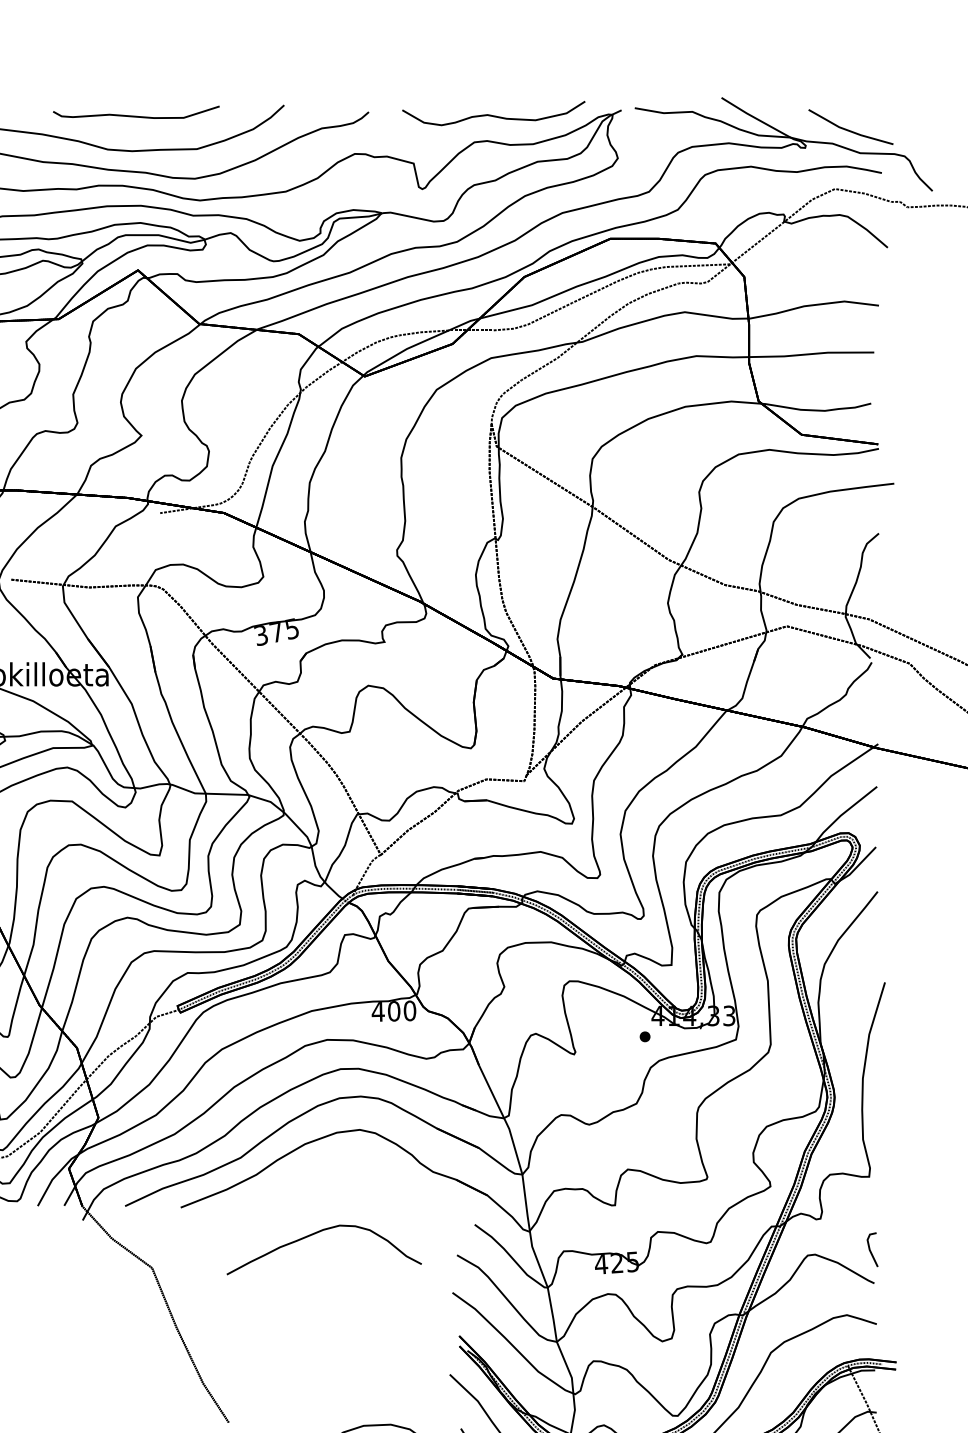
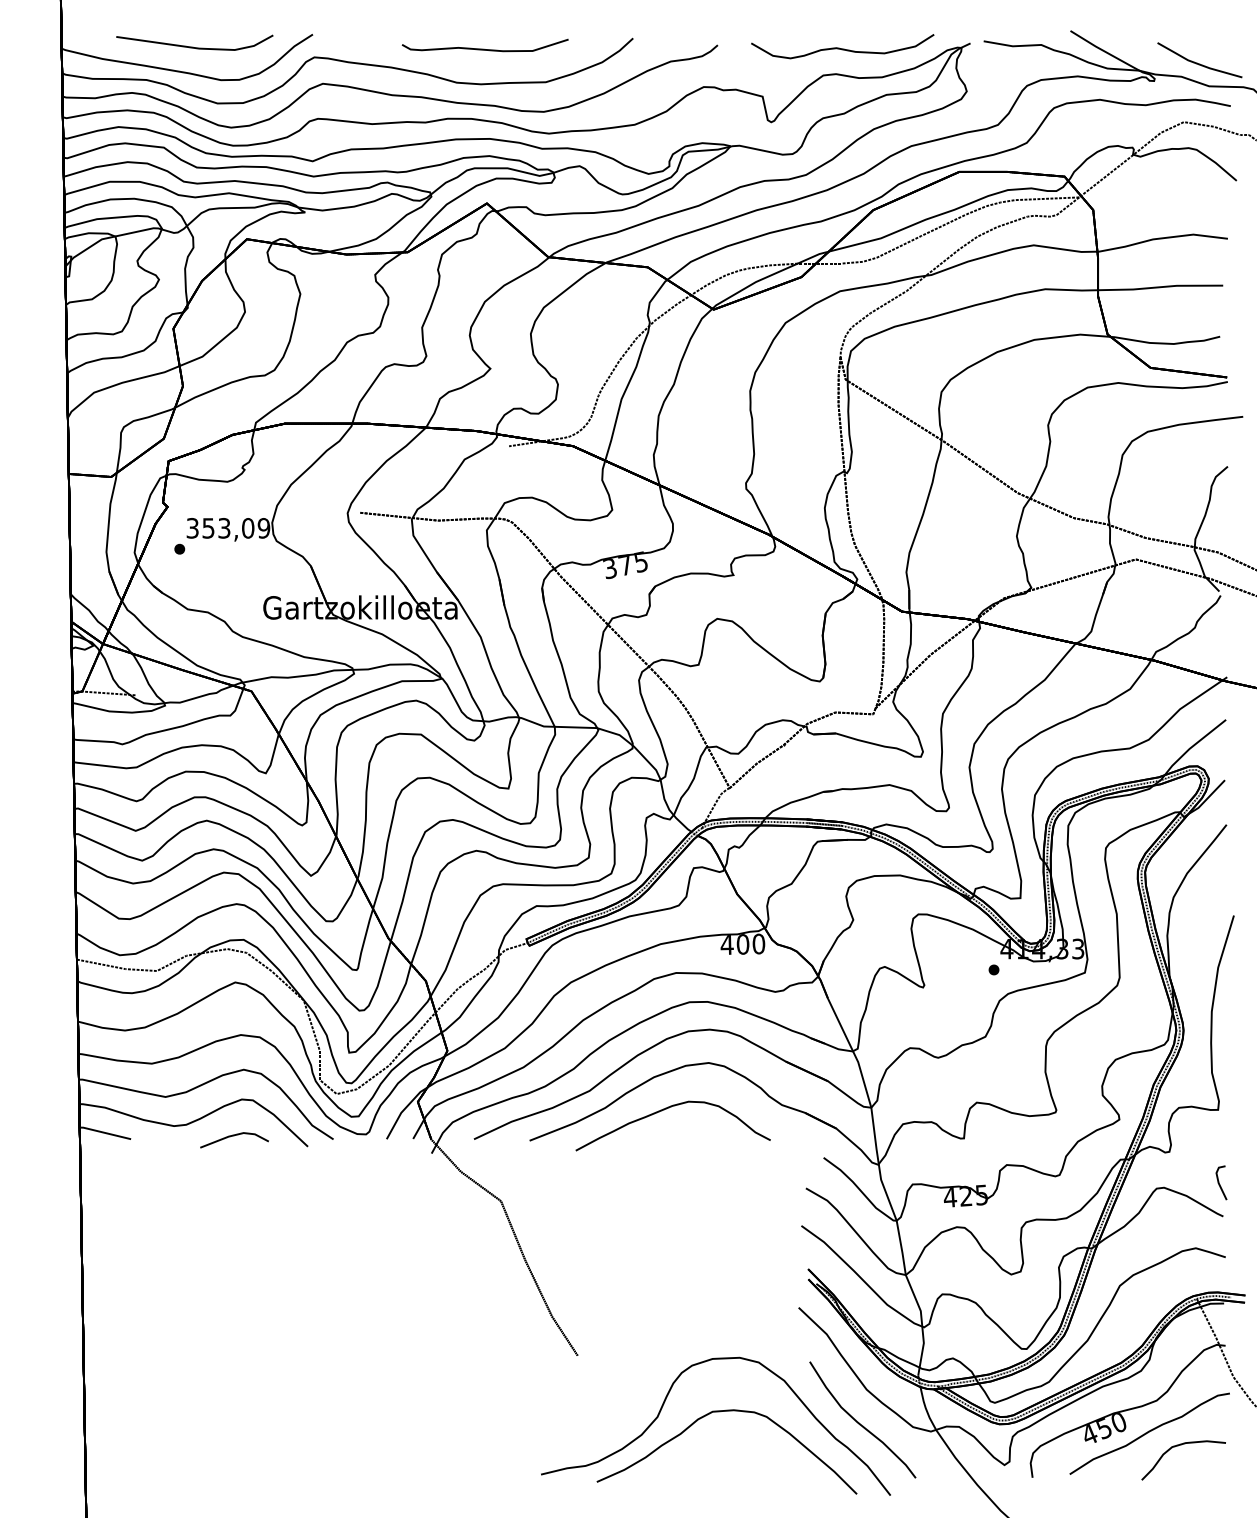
part: (315, 1234) -> (664, 1110), moved

